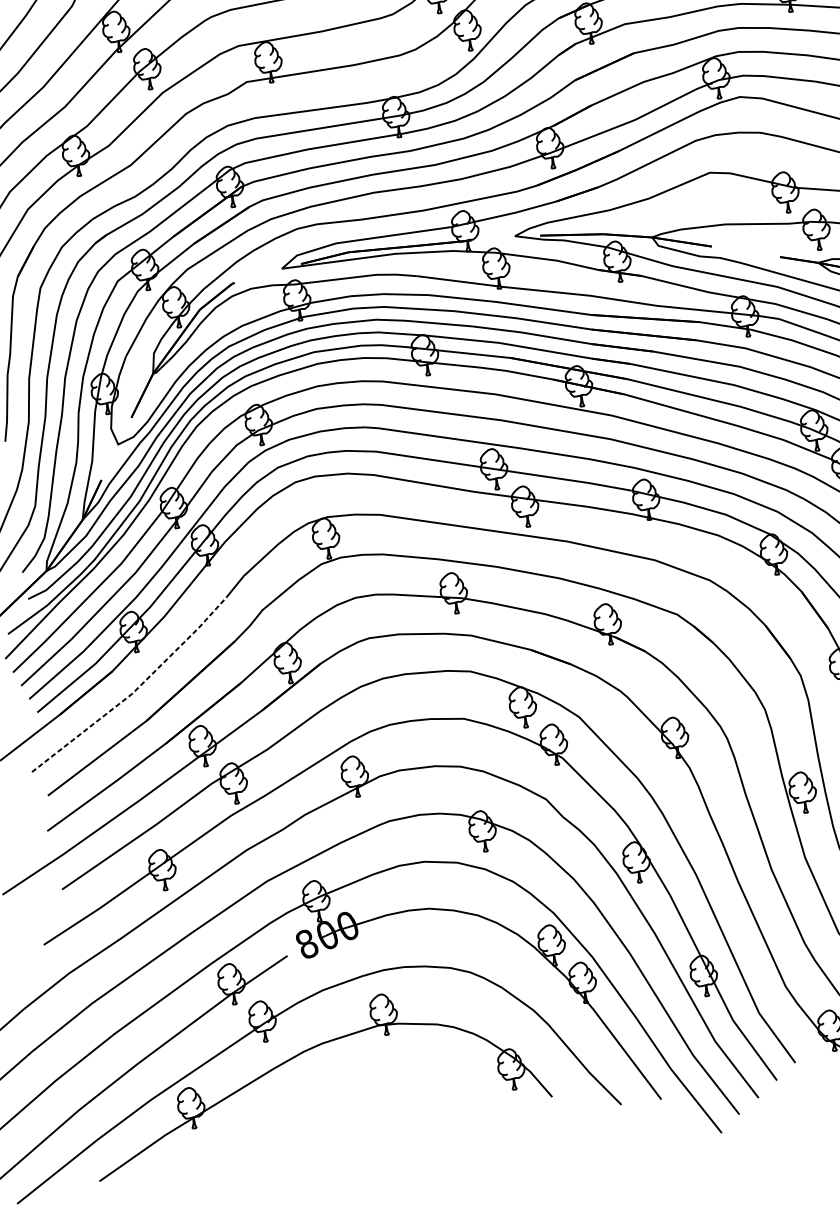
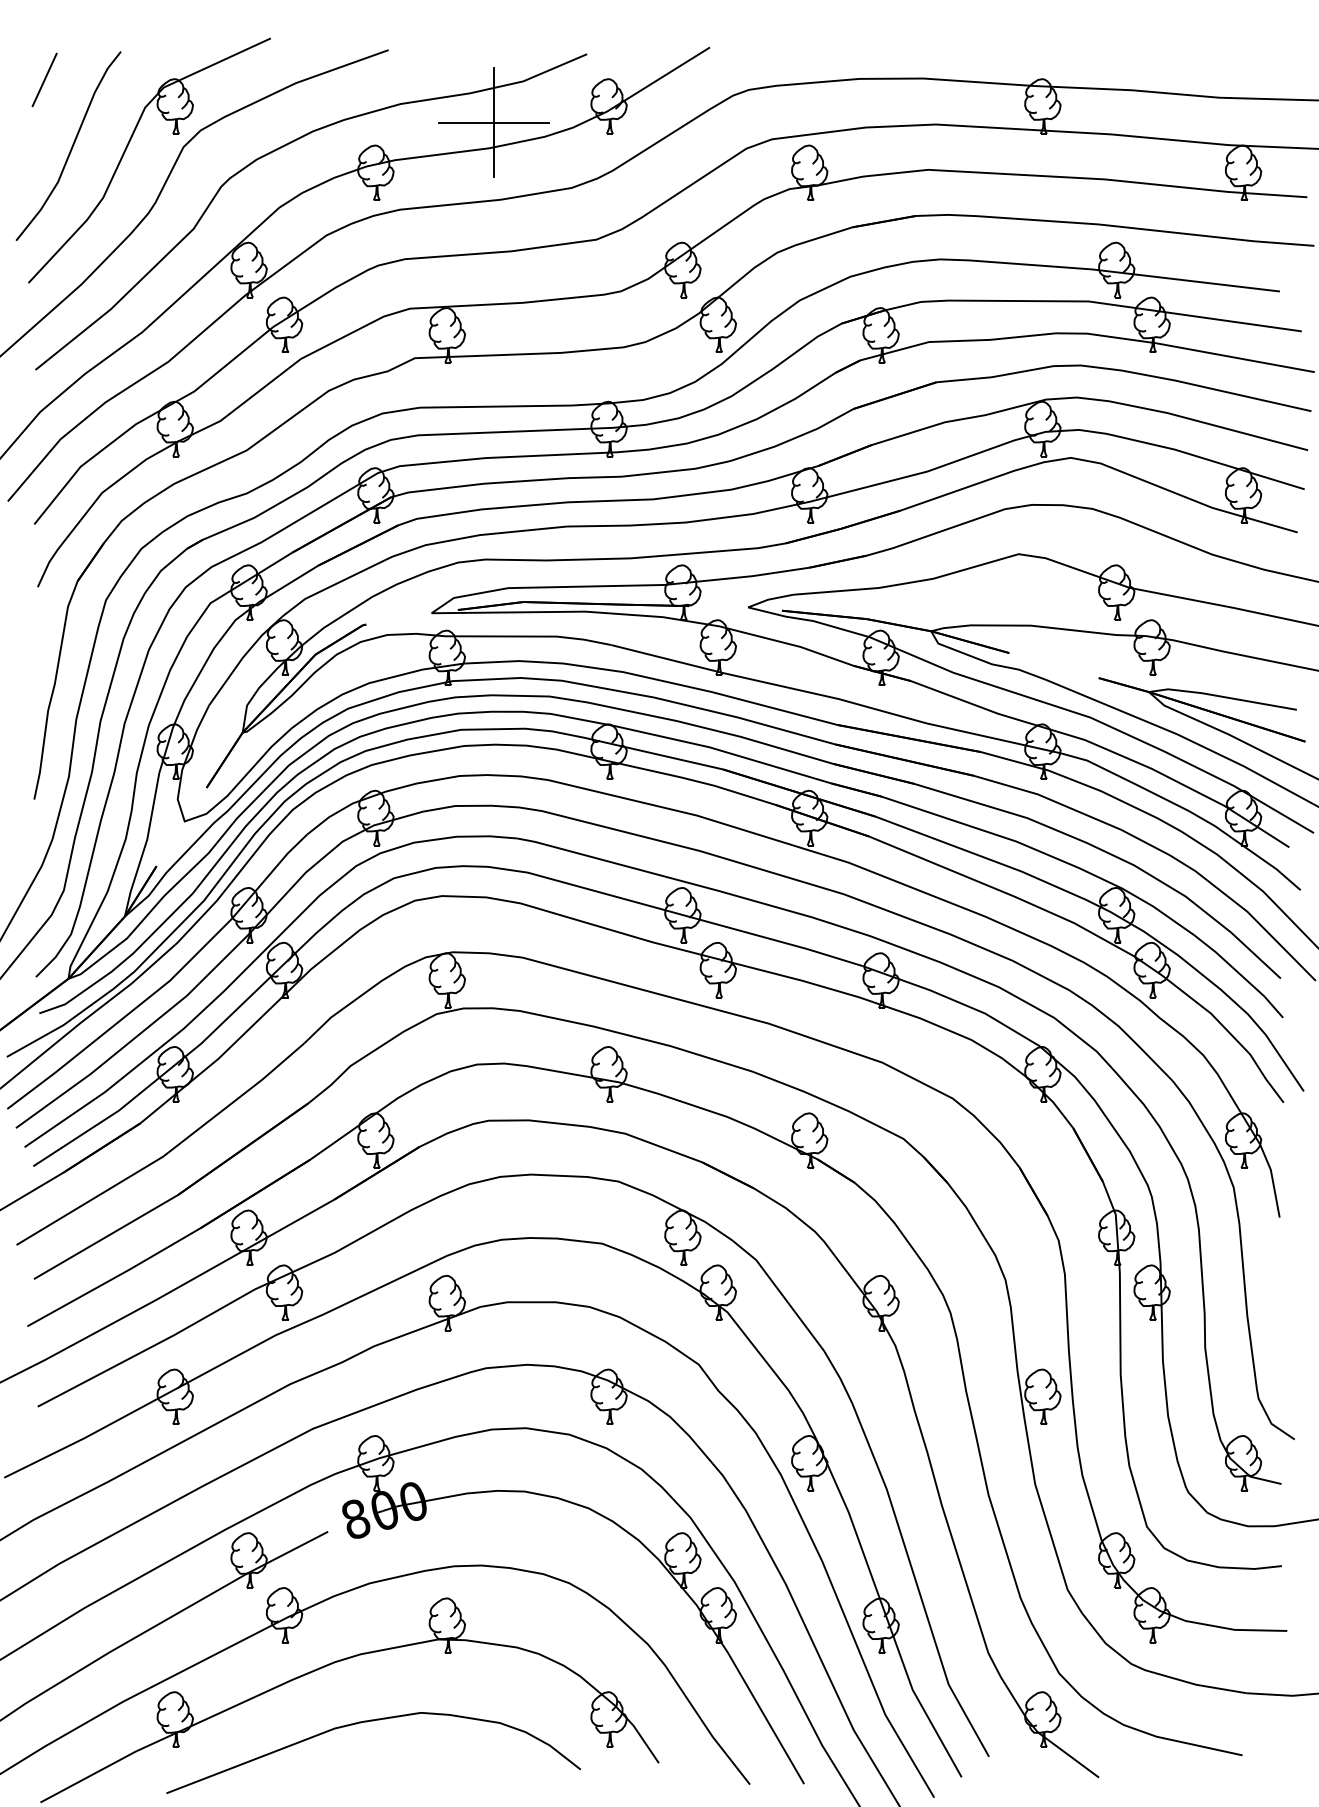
line: (135, 691) -> (167, 1153), dashed -> solid
curve: (333, 1093) -> (367, 1722), added

